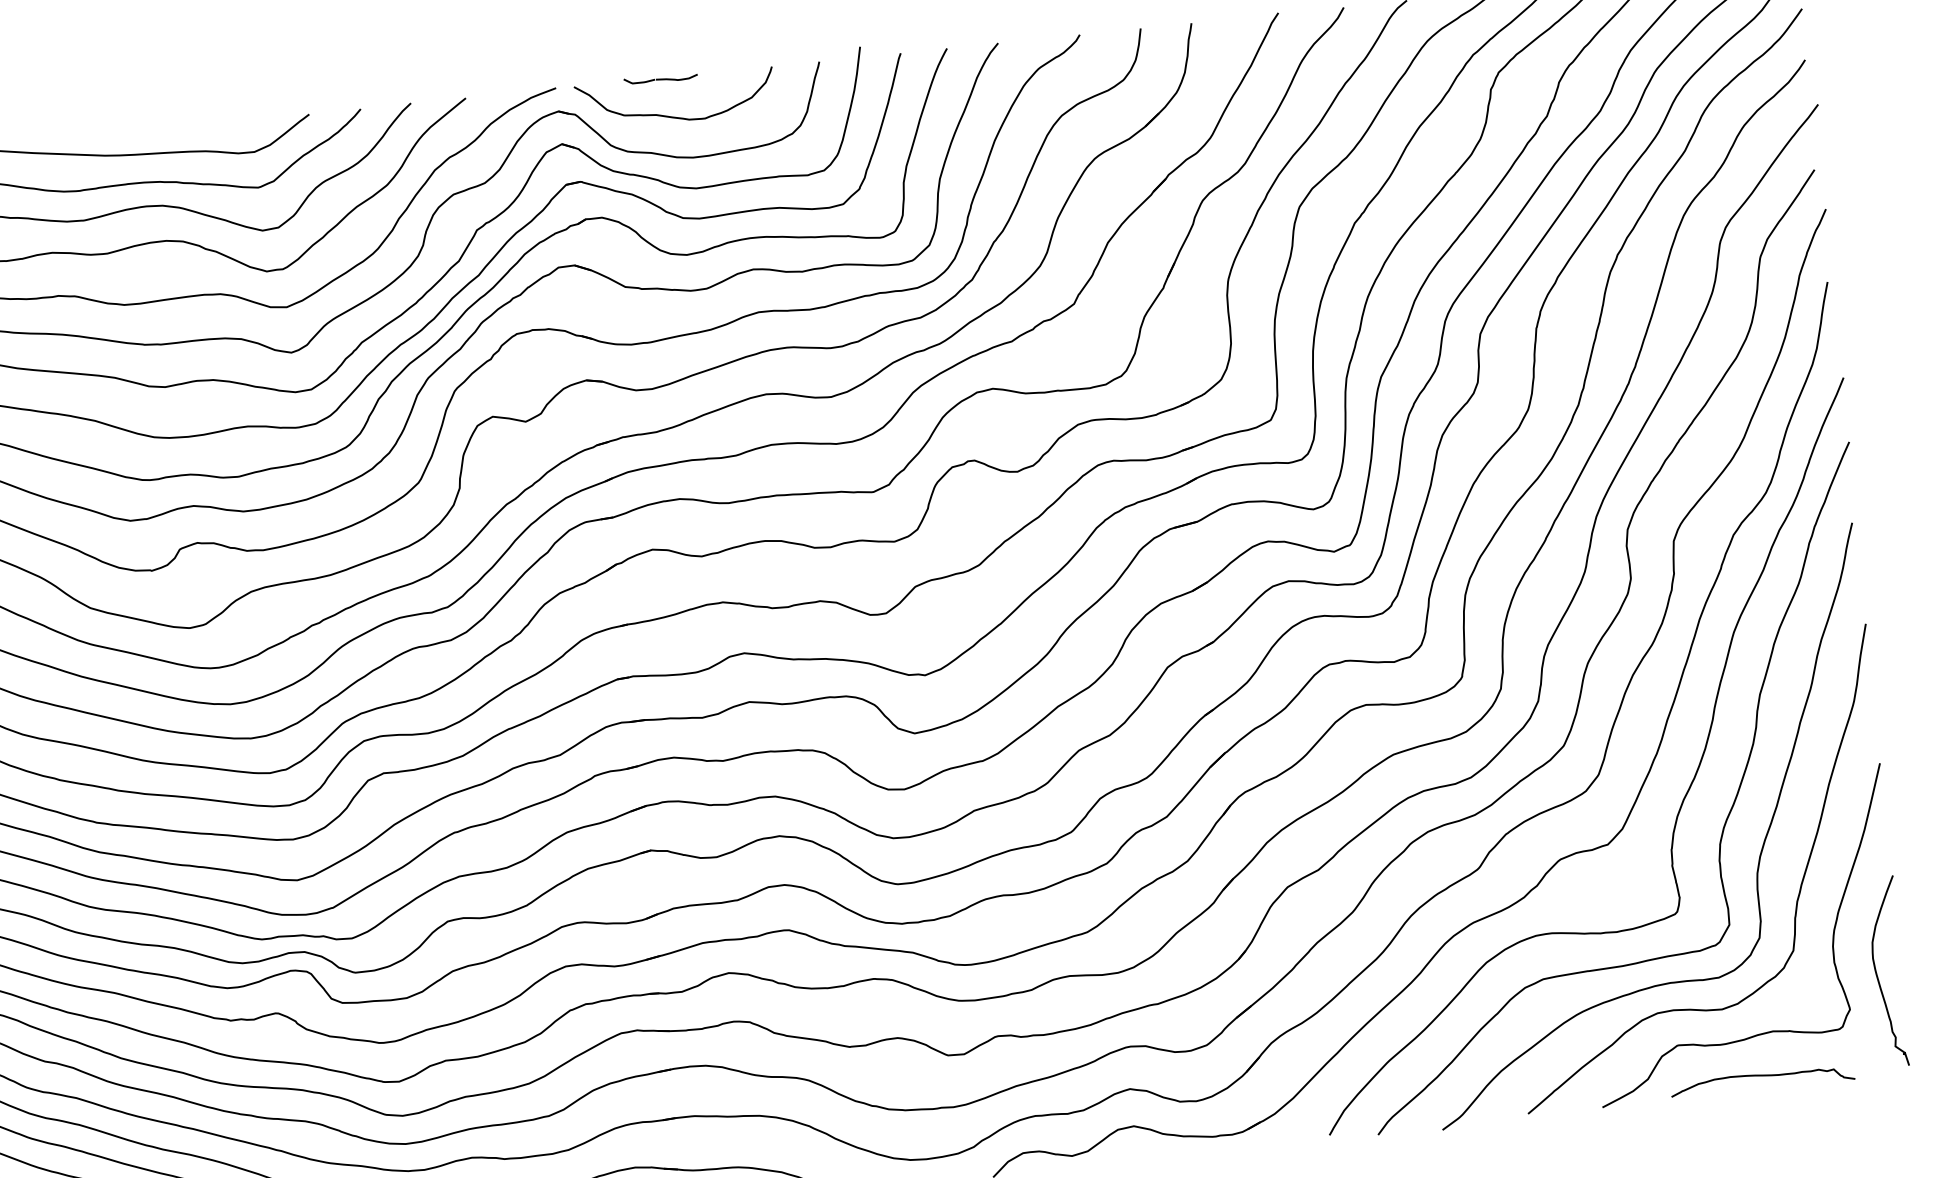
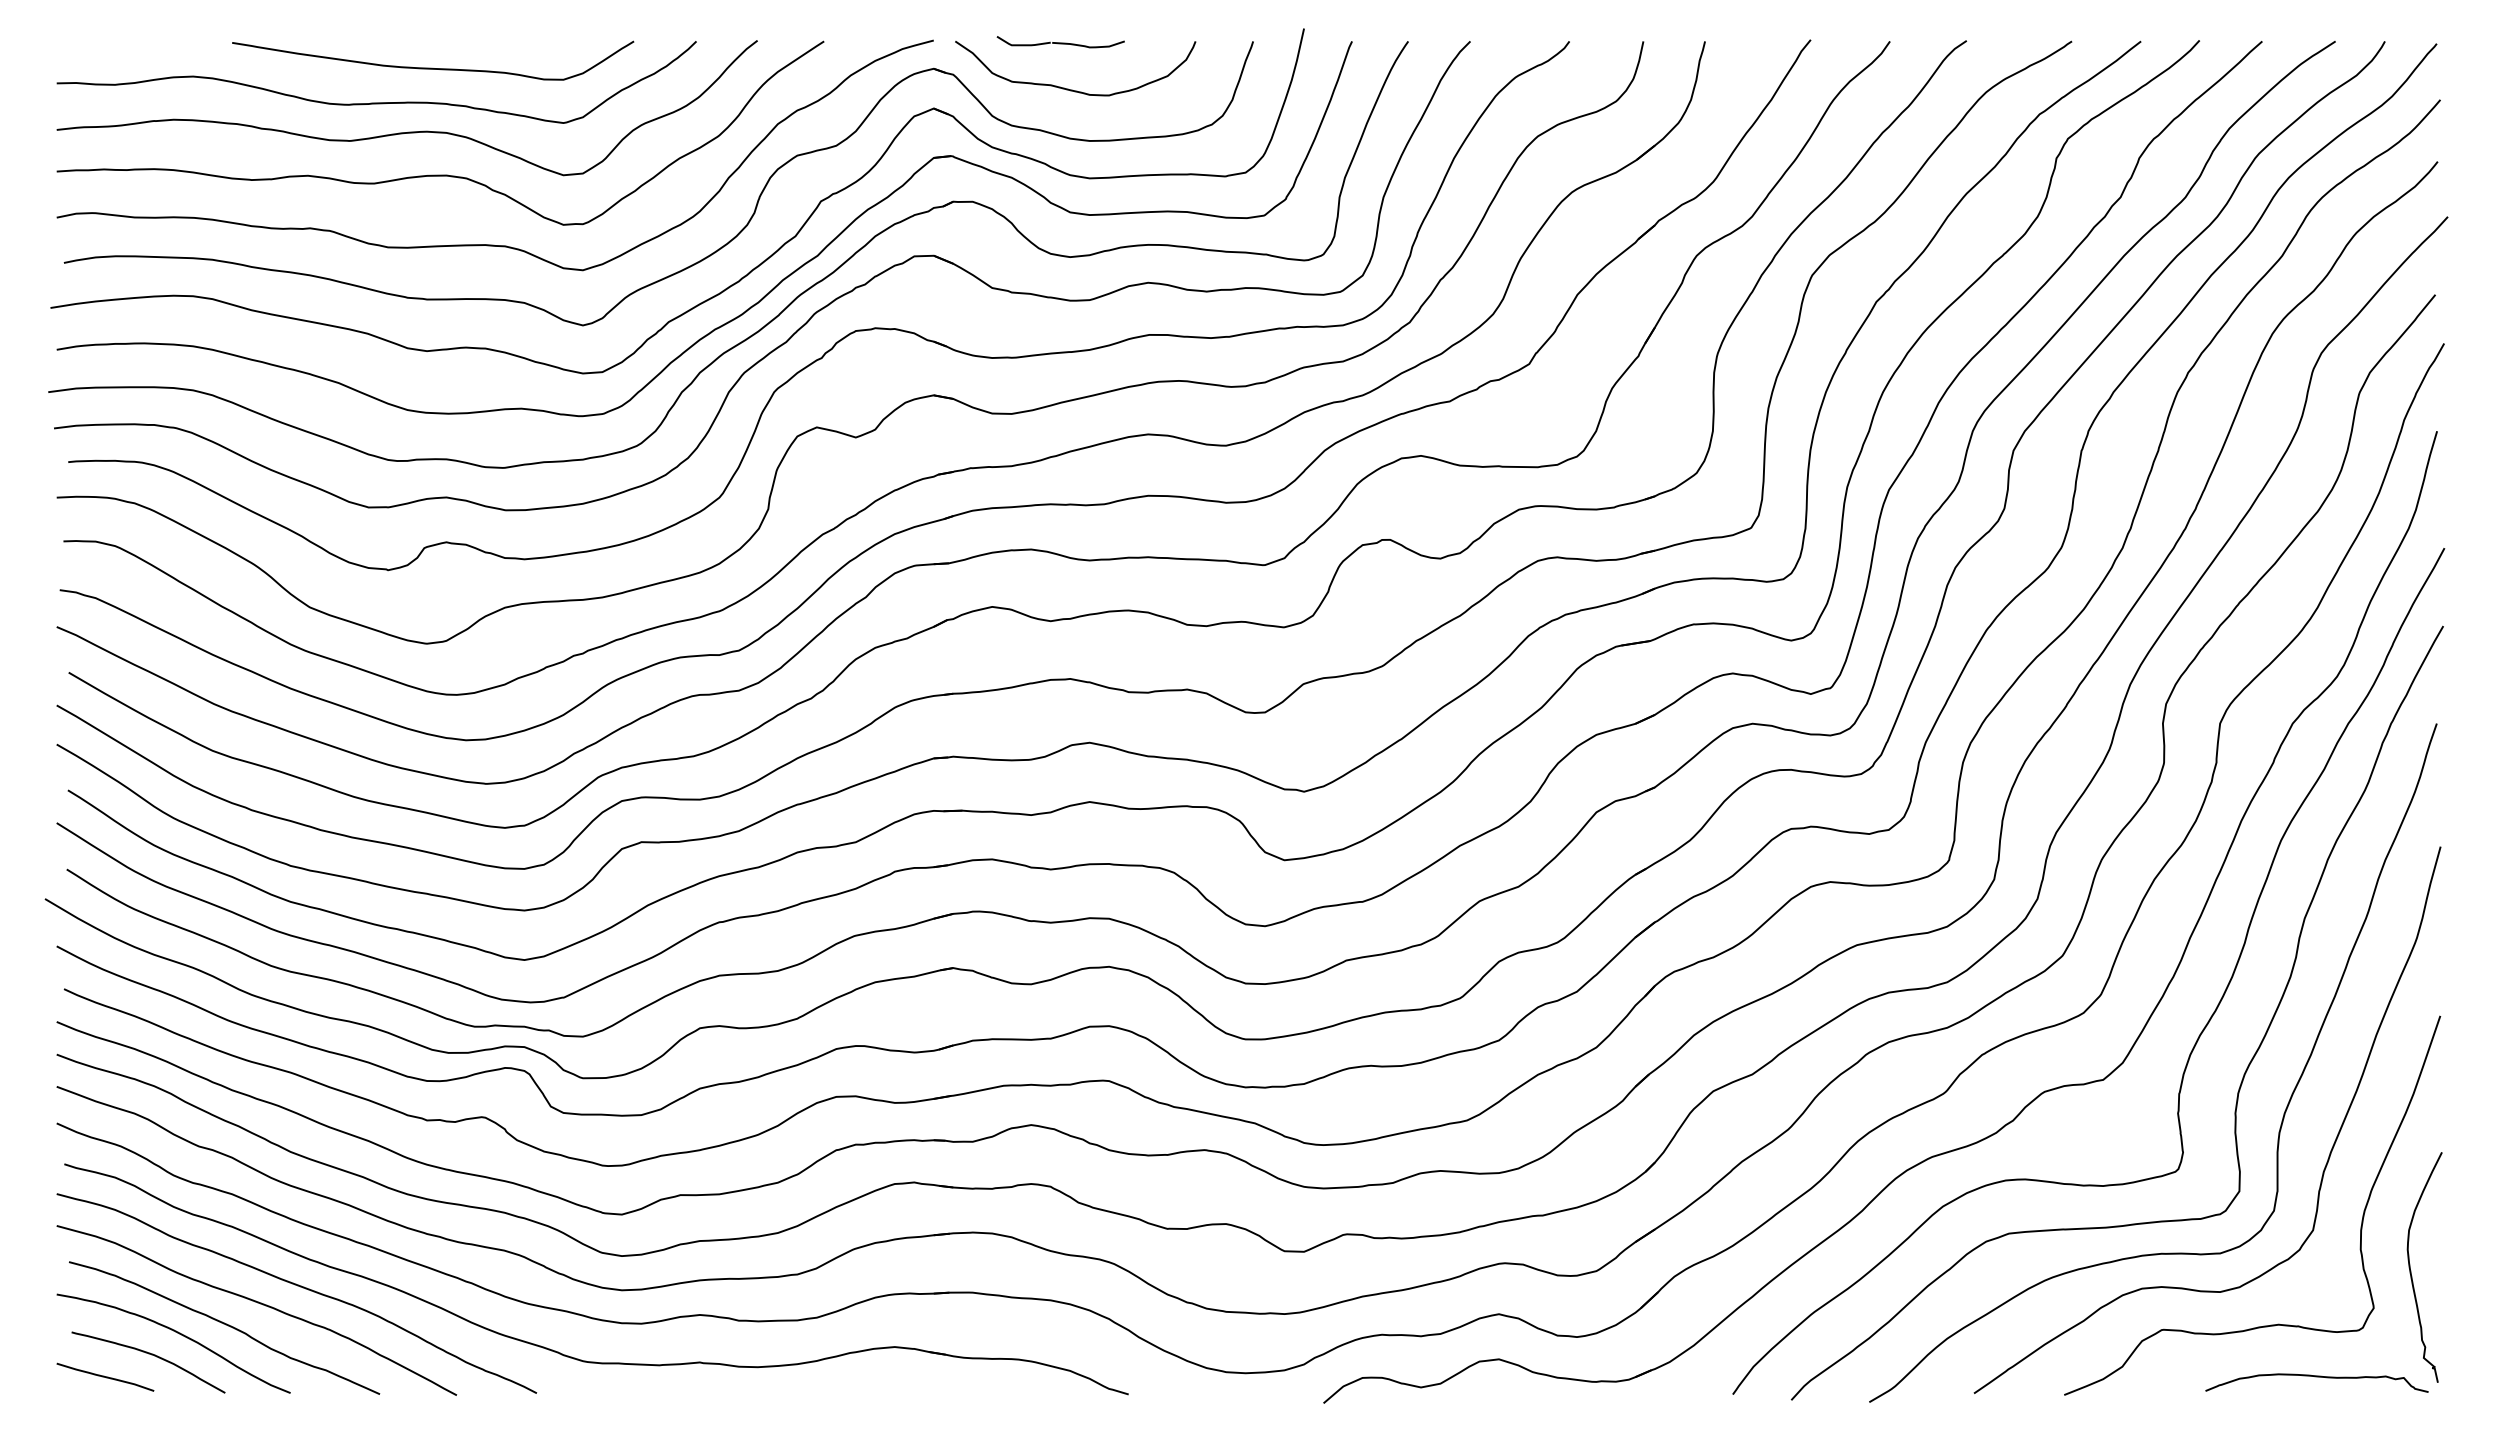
part: (660, 78) -> (1060, 42), size x1.43
curve: (1761, 1076) -> (2316, 1377), moved

